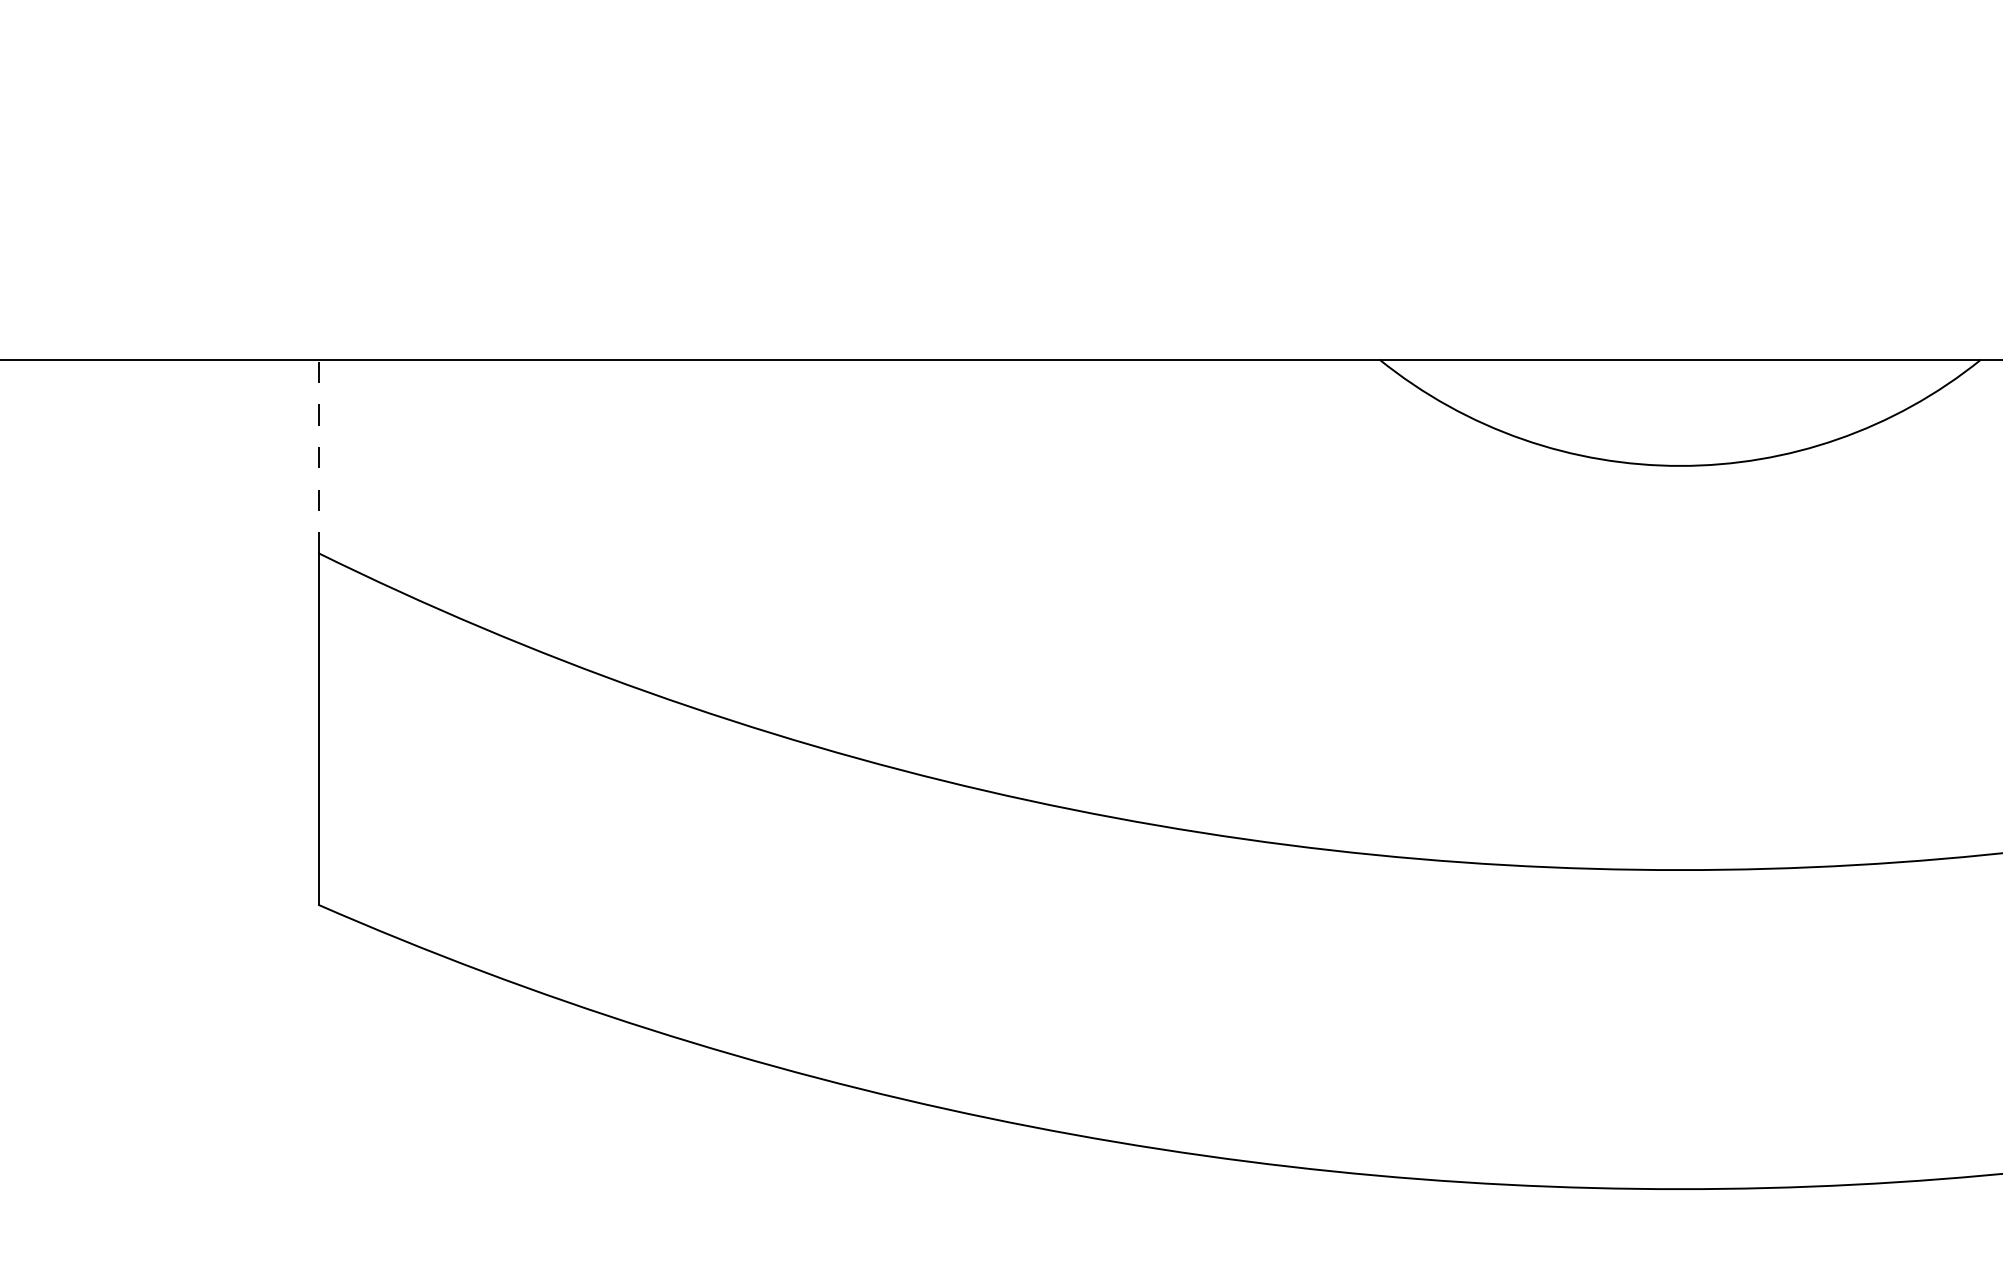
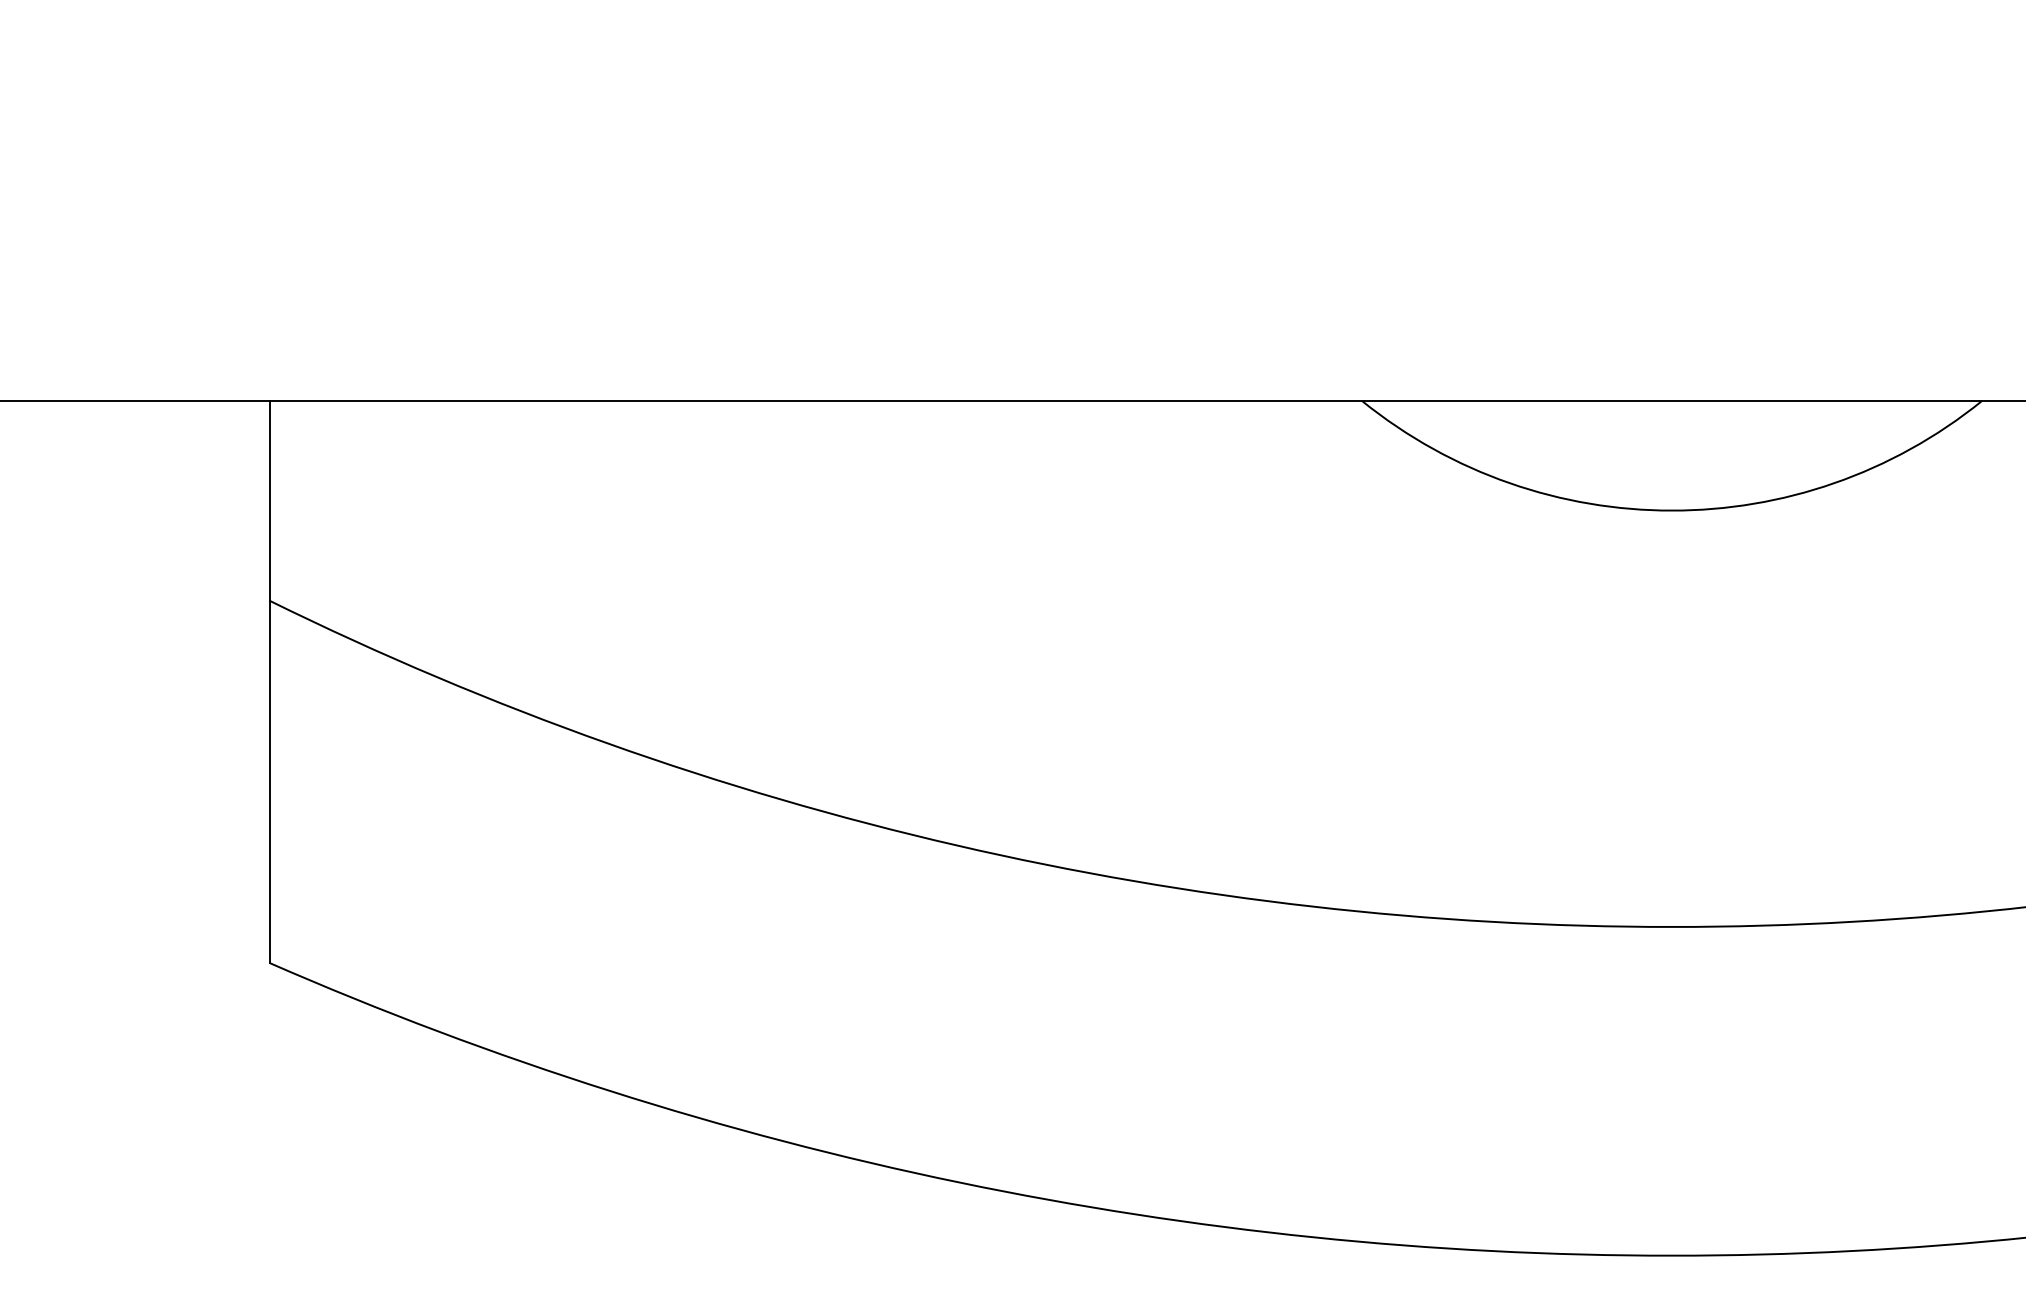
line: (318, 456) -> (269, 500), dashed -> solid

